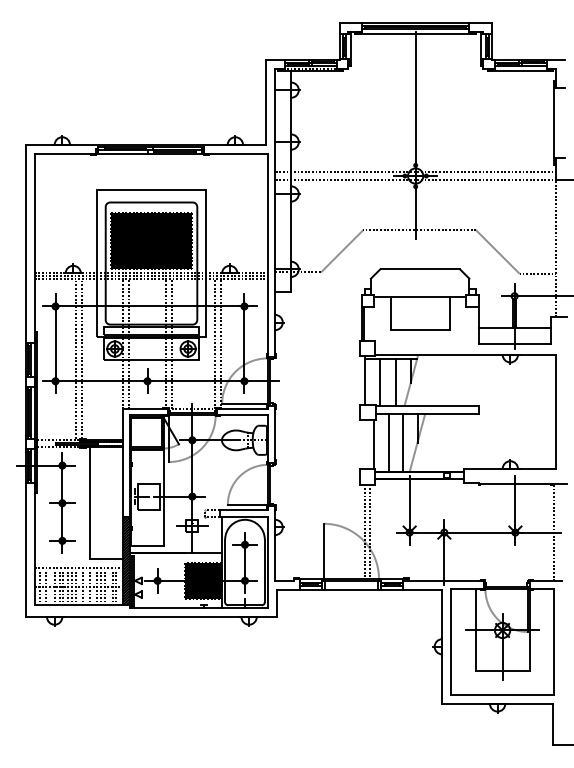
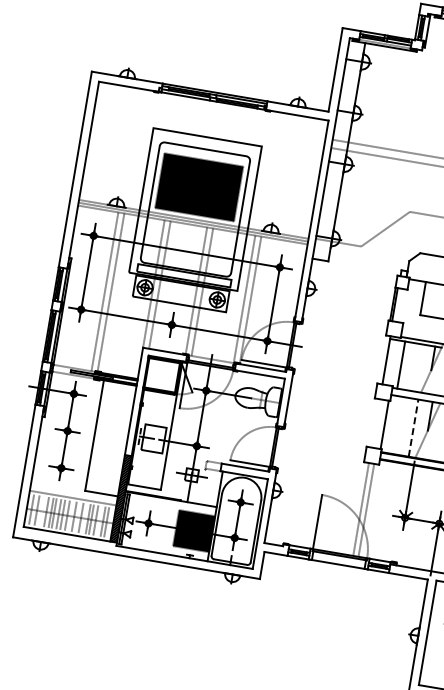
line: (395, 382) -> (416, 367), removed
line: (388, 442) -> (399, 425), removed
line: (403, 442) -> (414, 428), solid -> dashed

